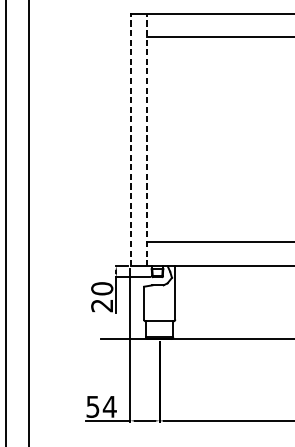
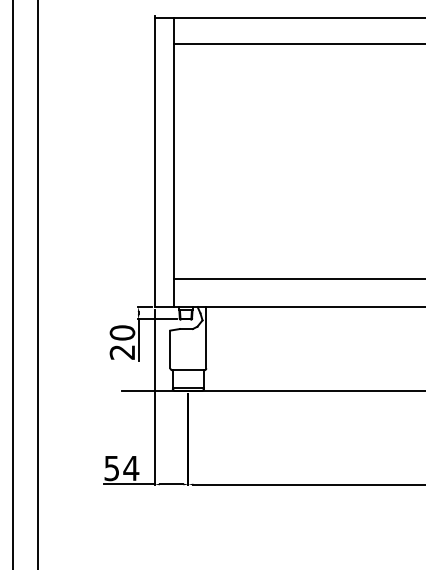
line: (130, 139) -> (155, 161), dashed -> solid
line: (146, 140) -> (173, 162), dashed -> solid

